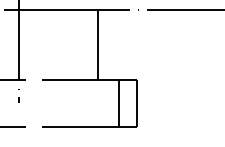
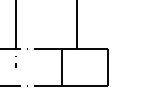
line: (119, 102) -> (62, 66), moved

